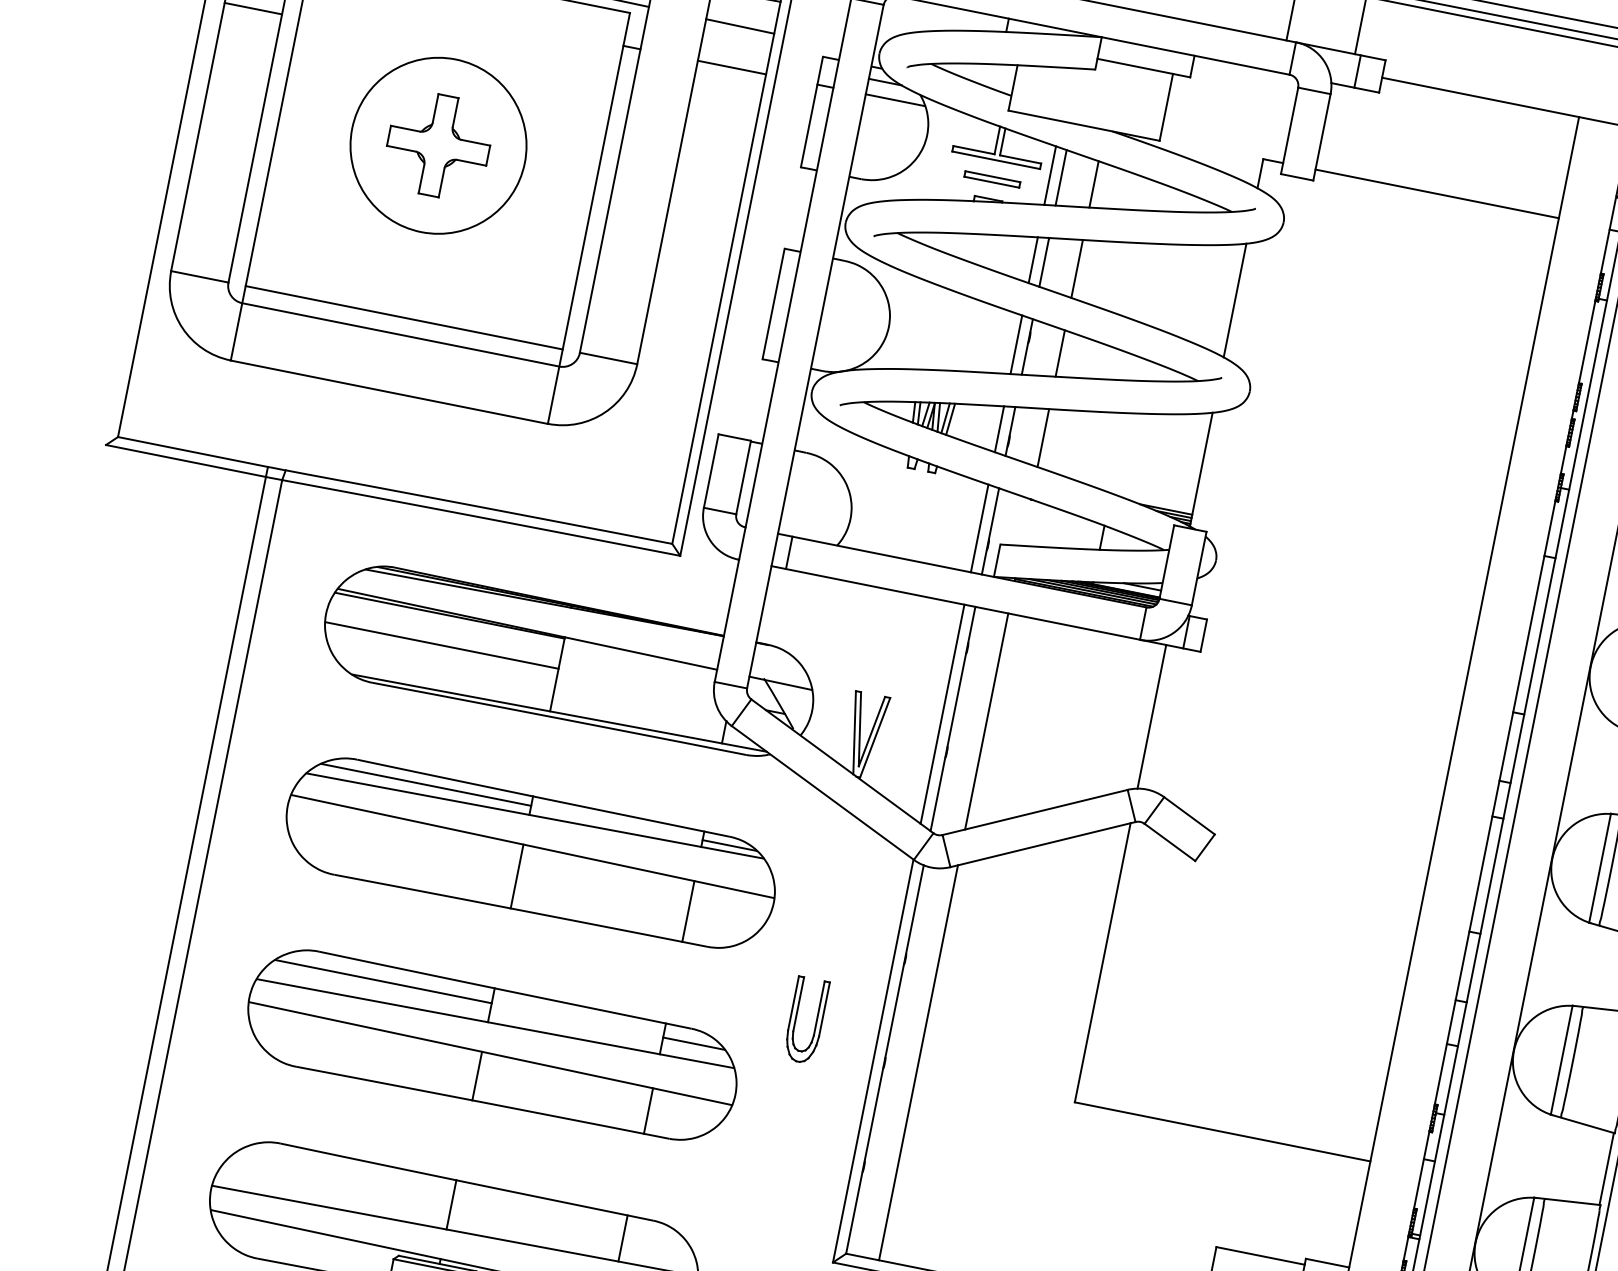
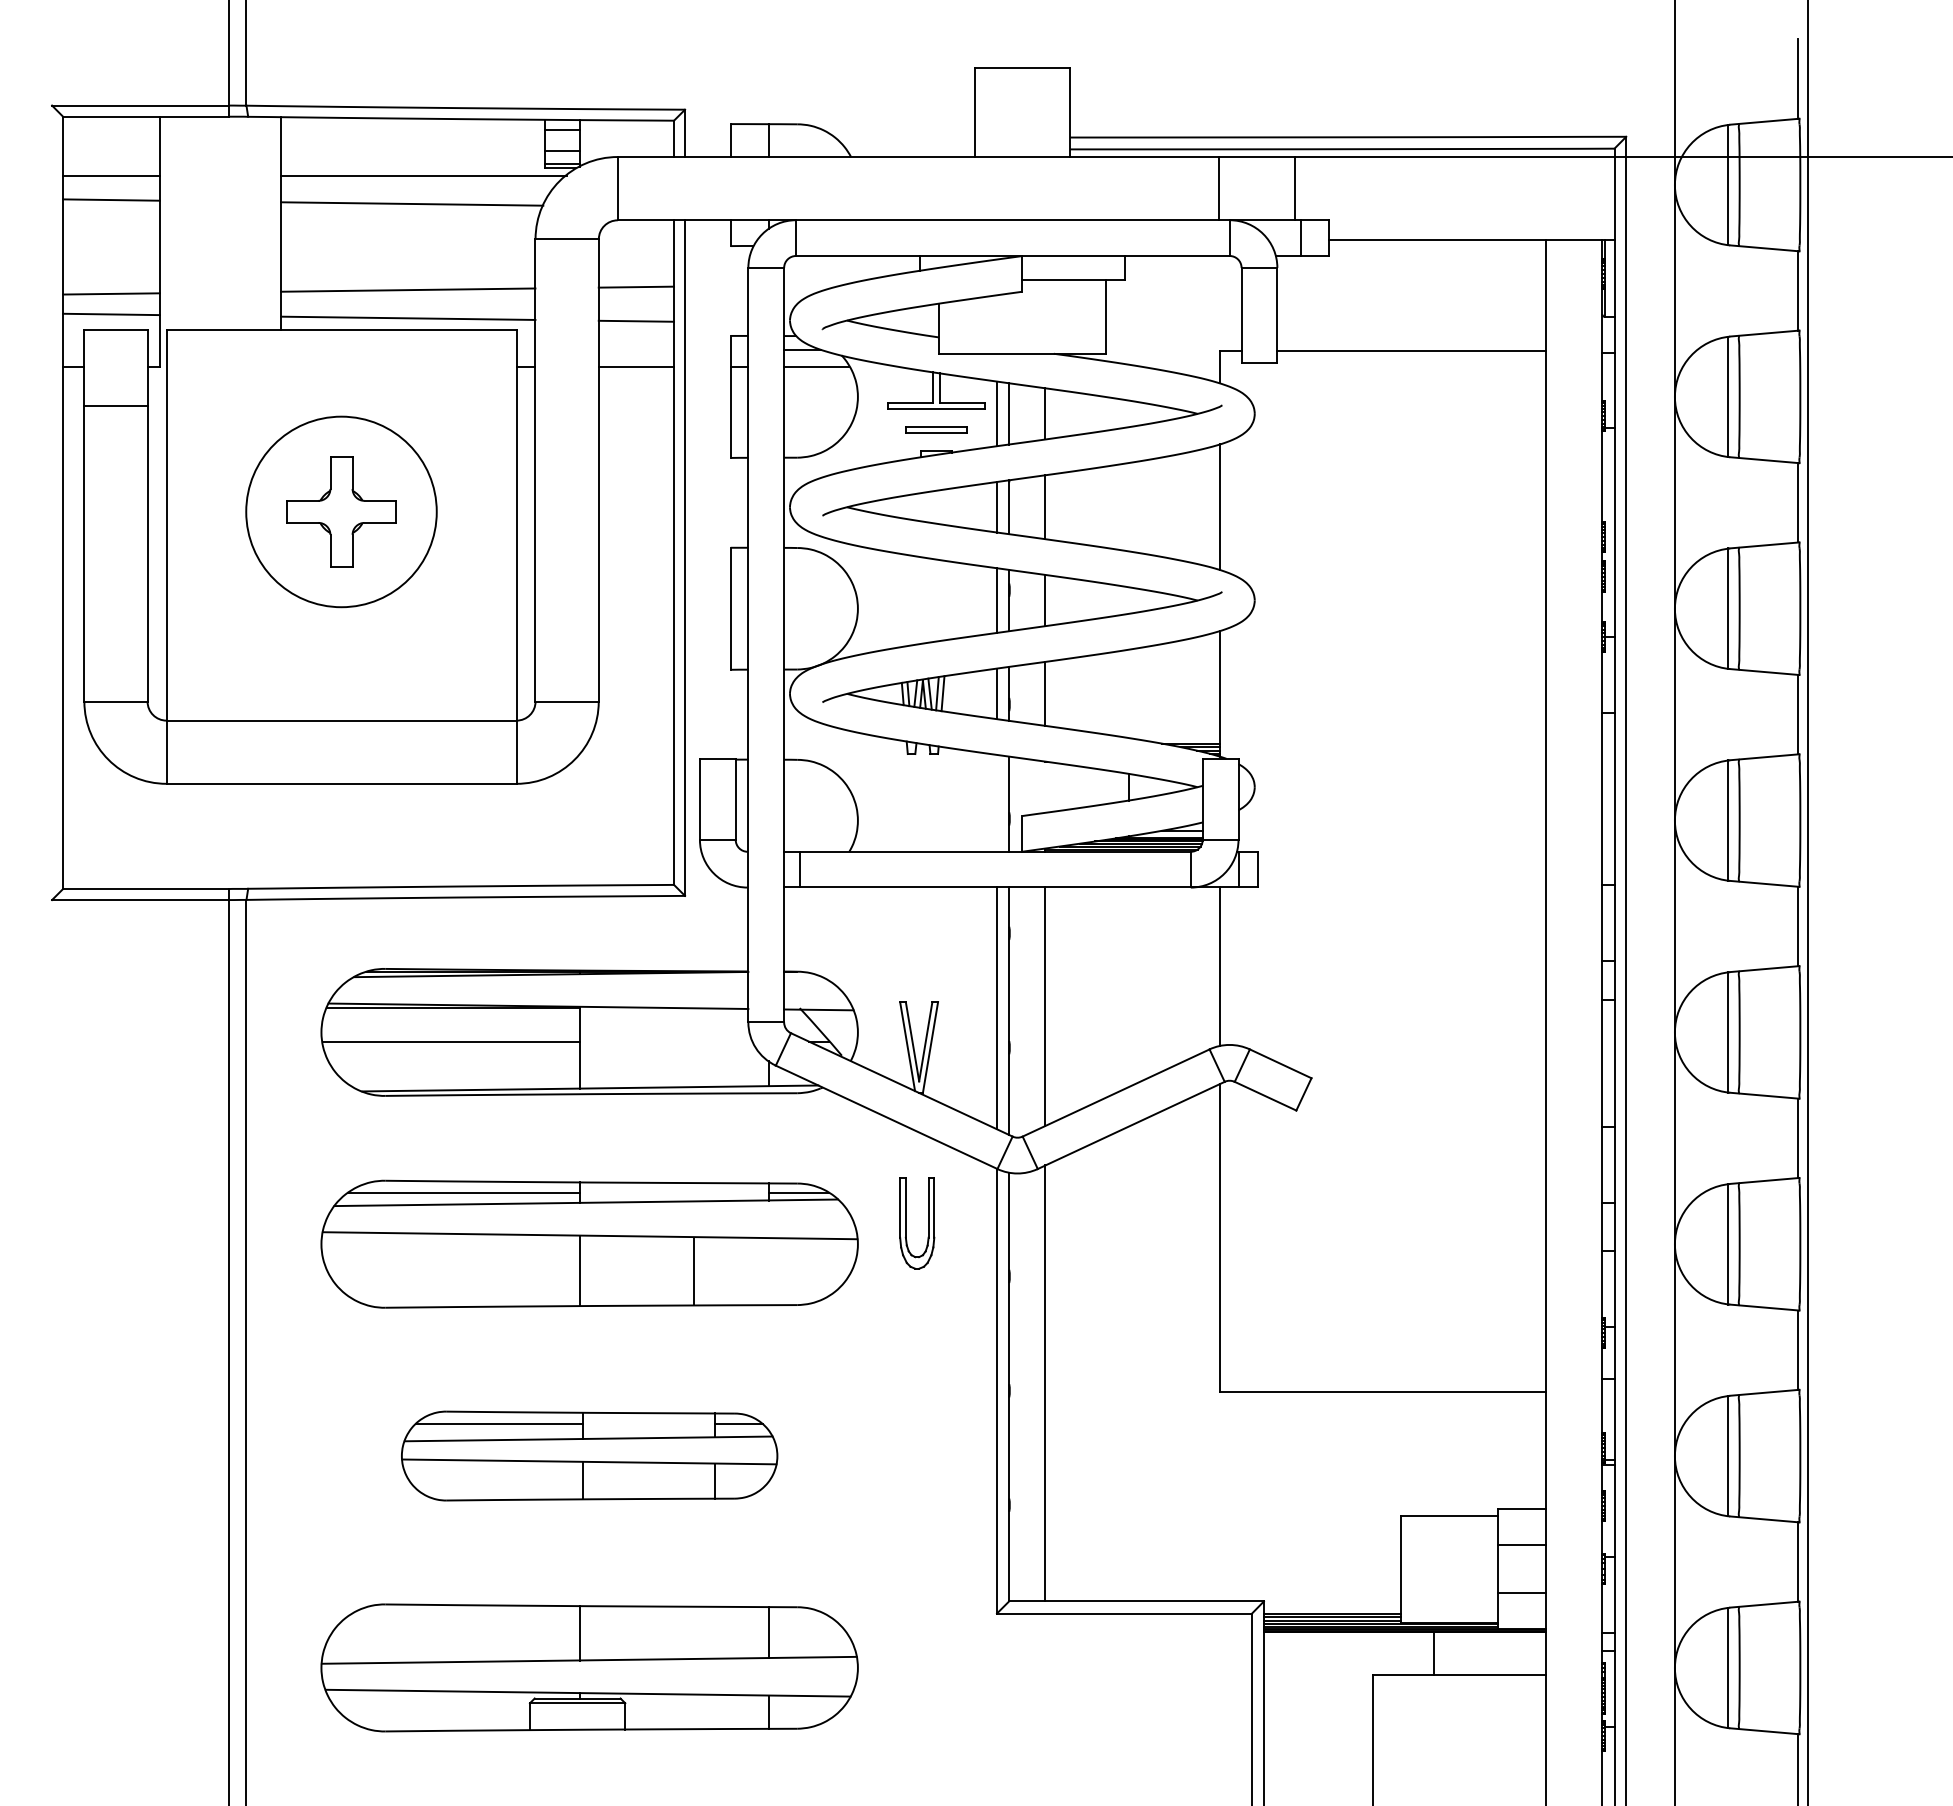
line: (404, 317) -> (341, 701), removed
line: (980, 527) -> (997, 802), removed
line: (688, 911) -> (694, 1271), moved
part: (796, 1018) -> (906, 1223), moved
part: (492, 1045) -> (589, 1455), size x0.7

